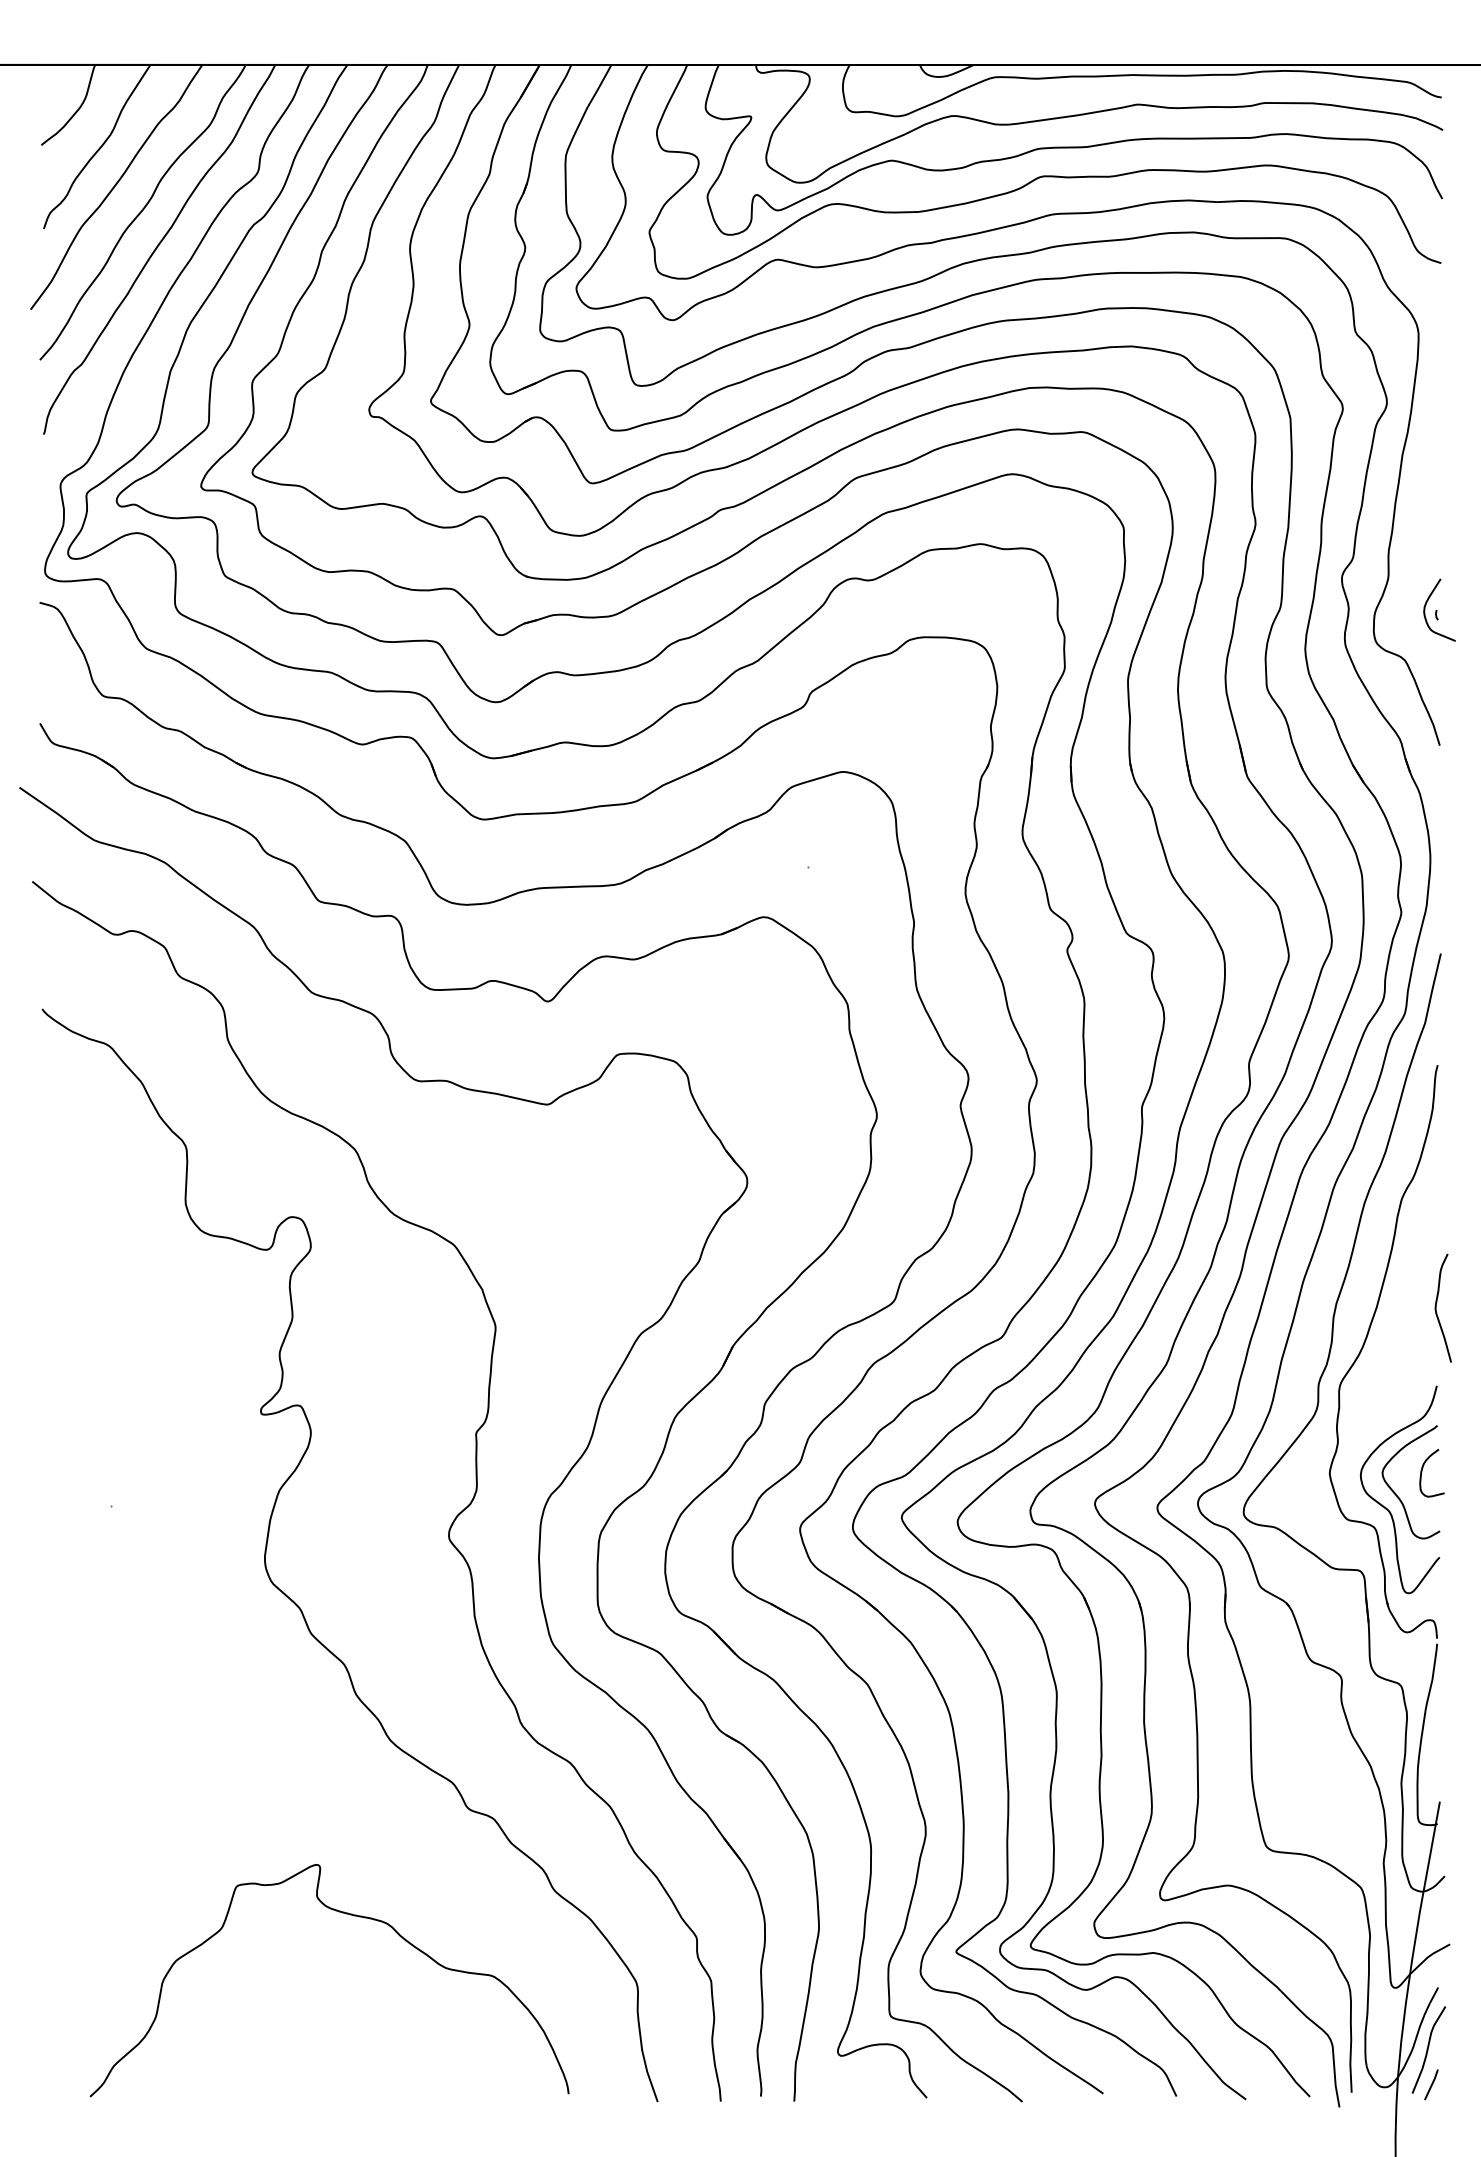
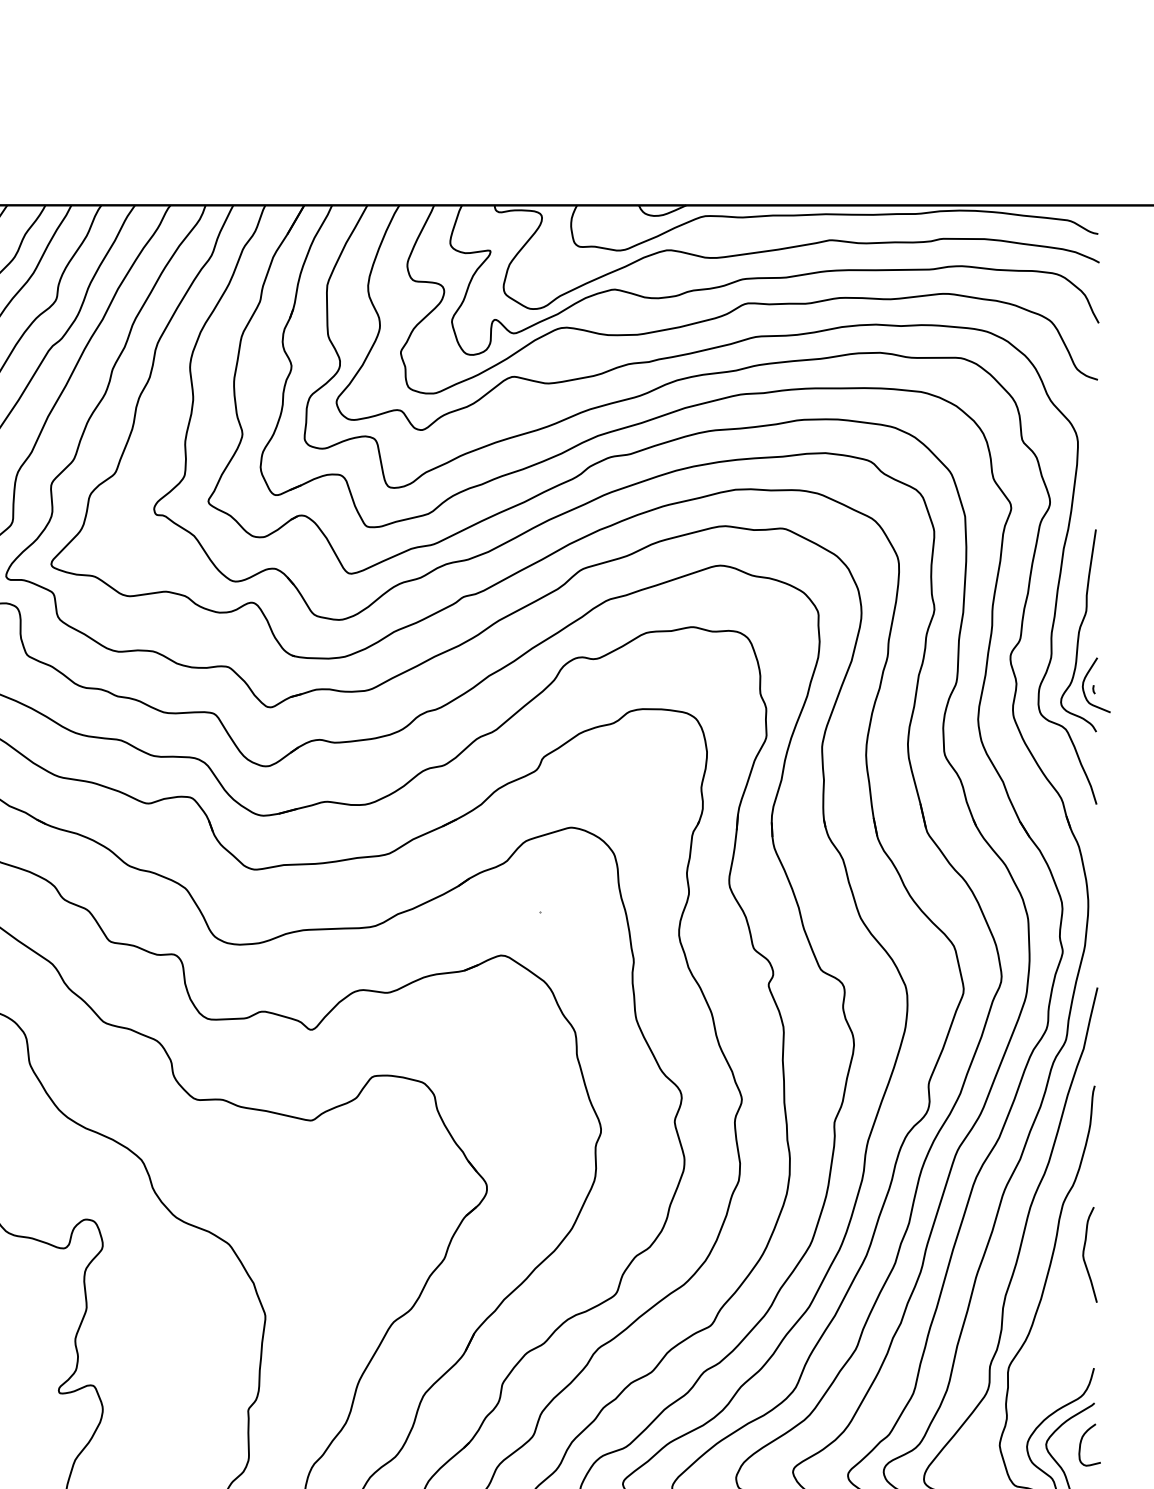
curve: (1419, 548) -> (1078, 631), added
curve: (1436, 1307) -> (1084, 1254), moved

